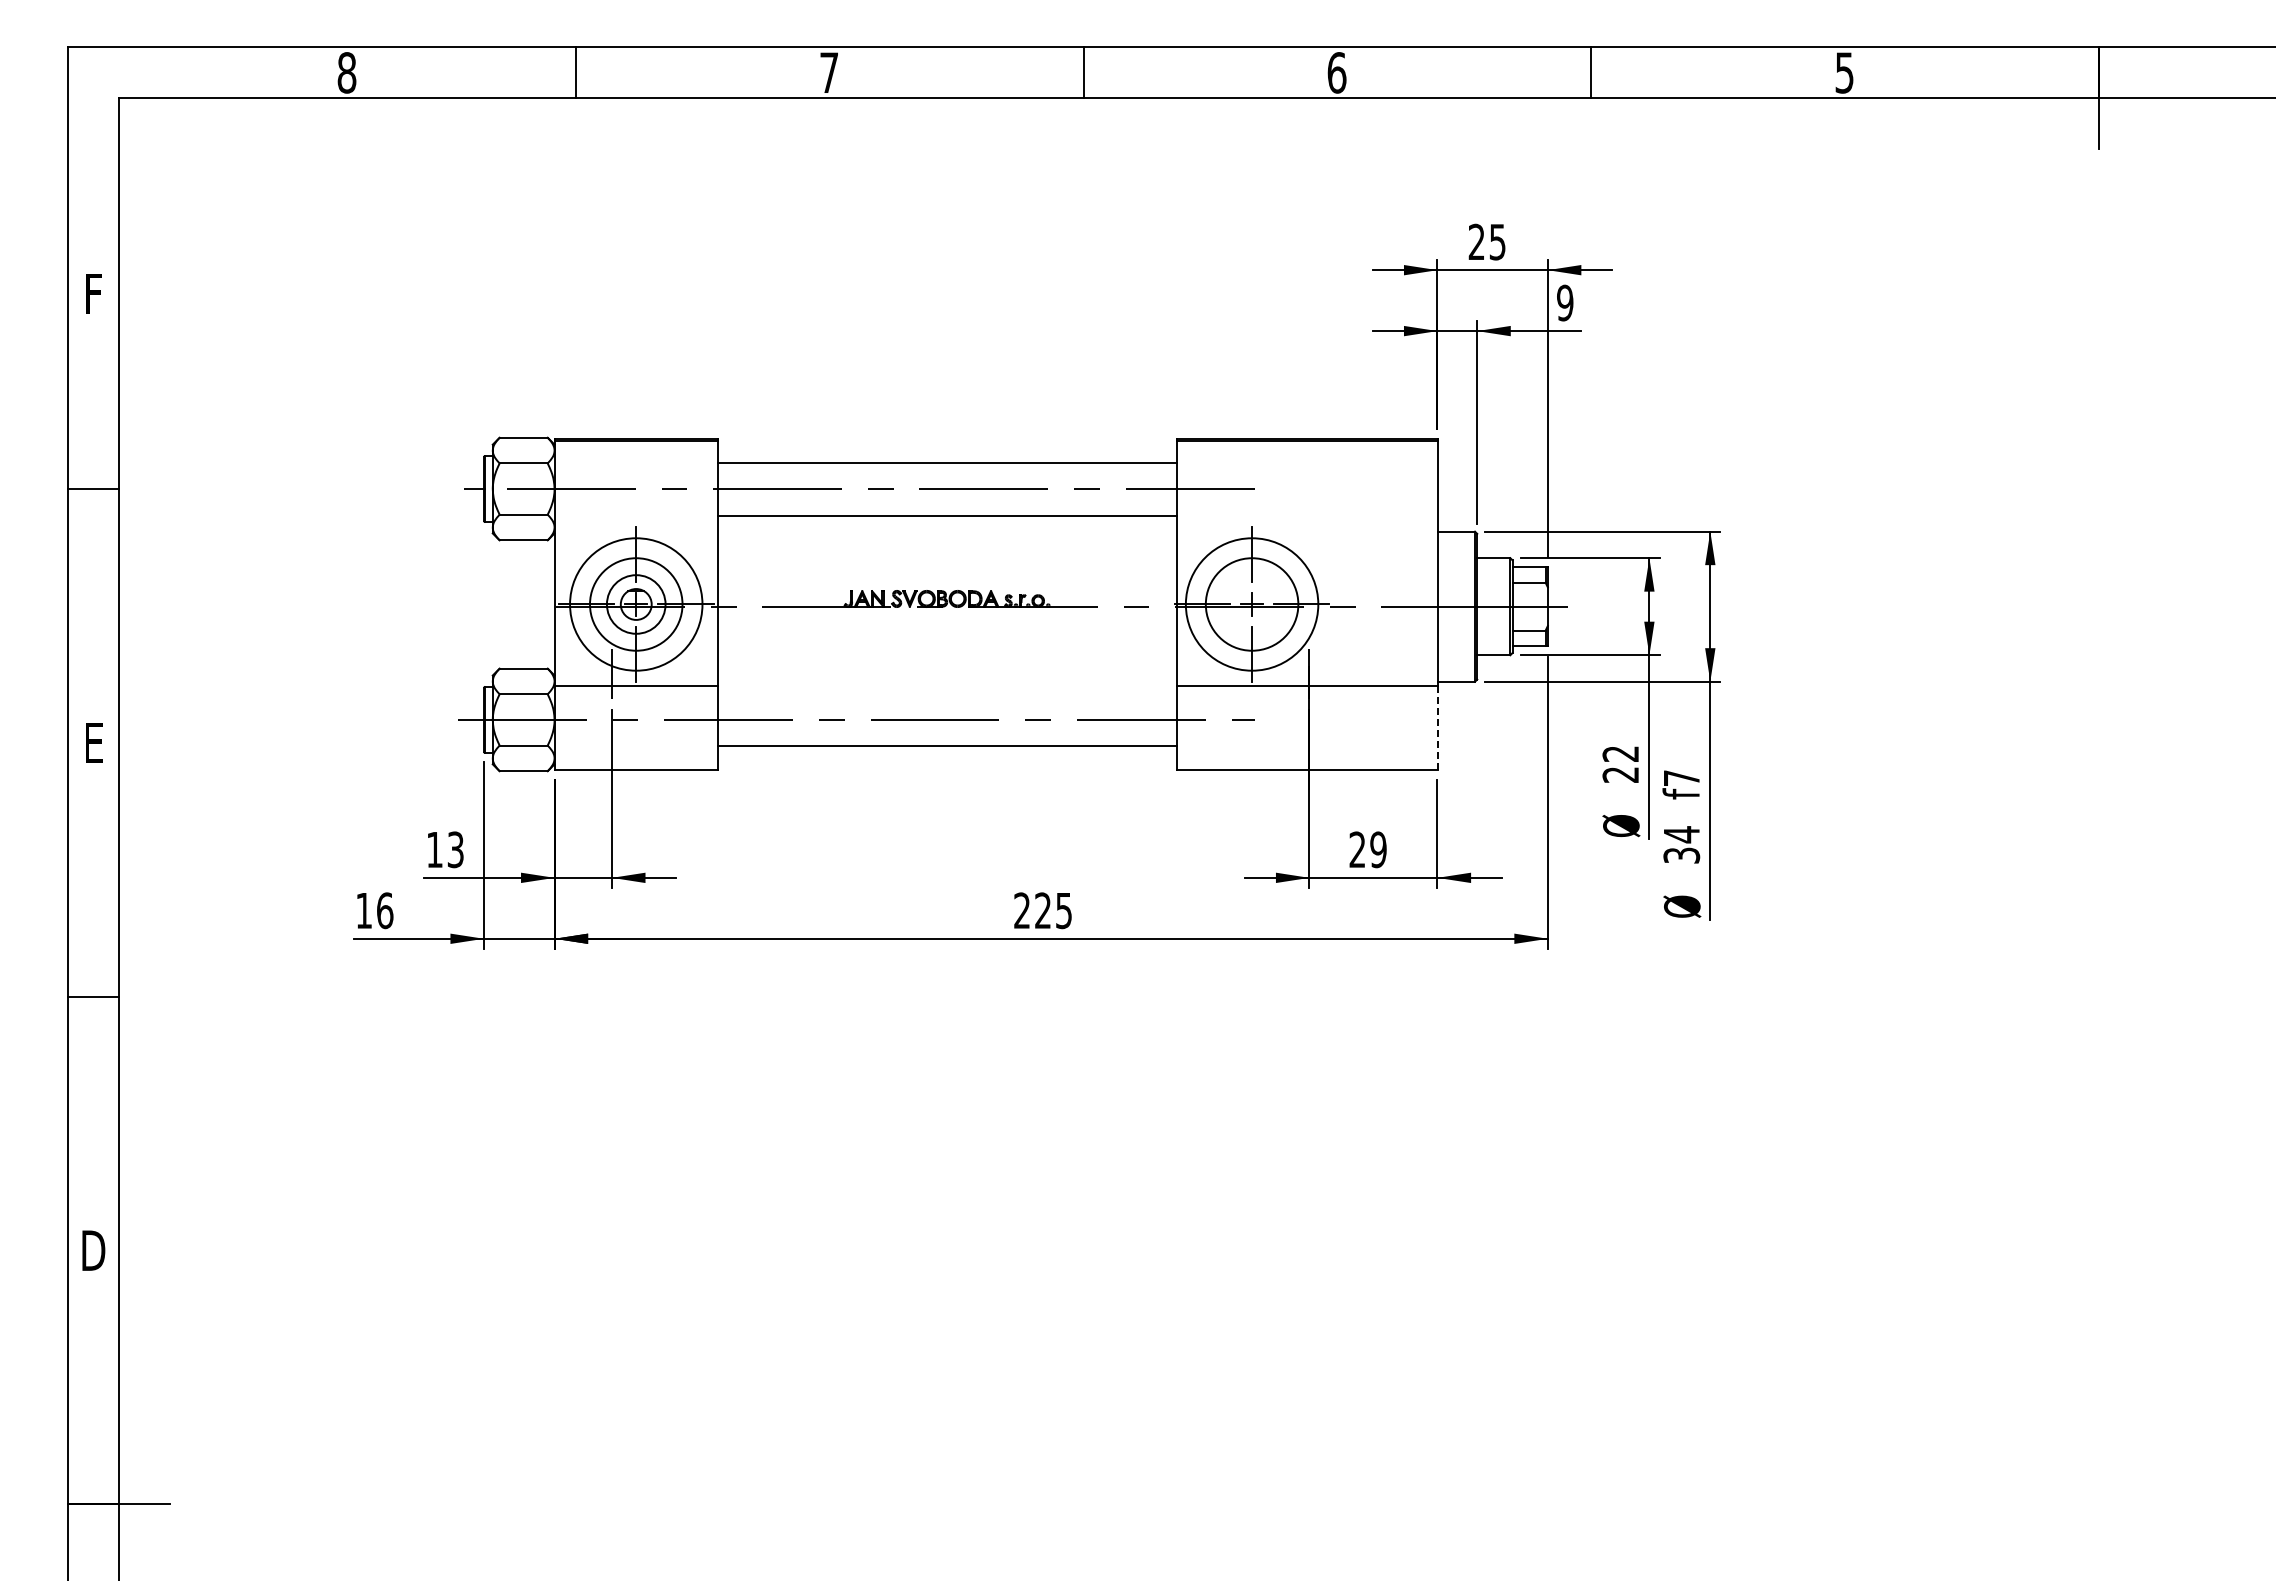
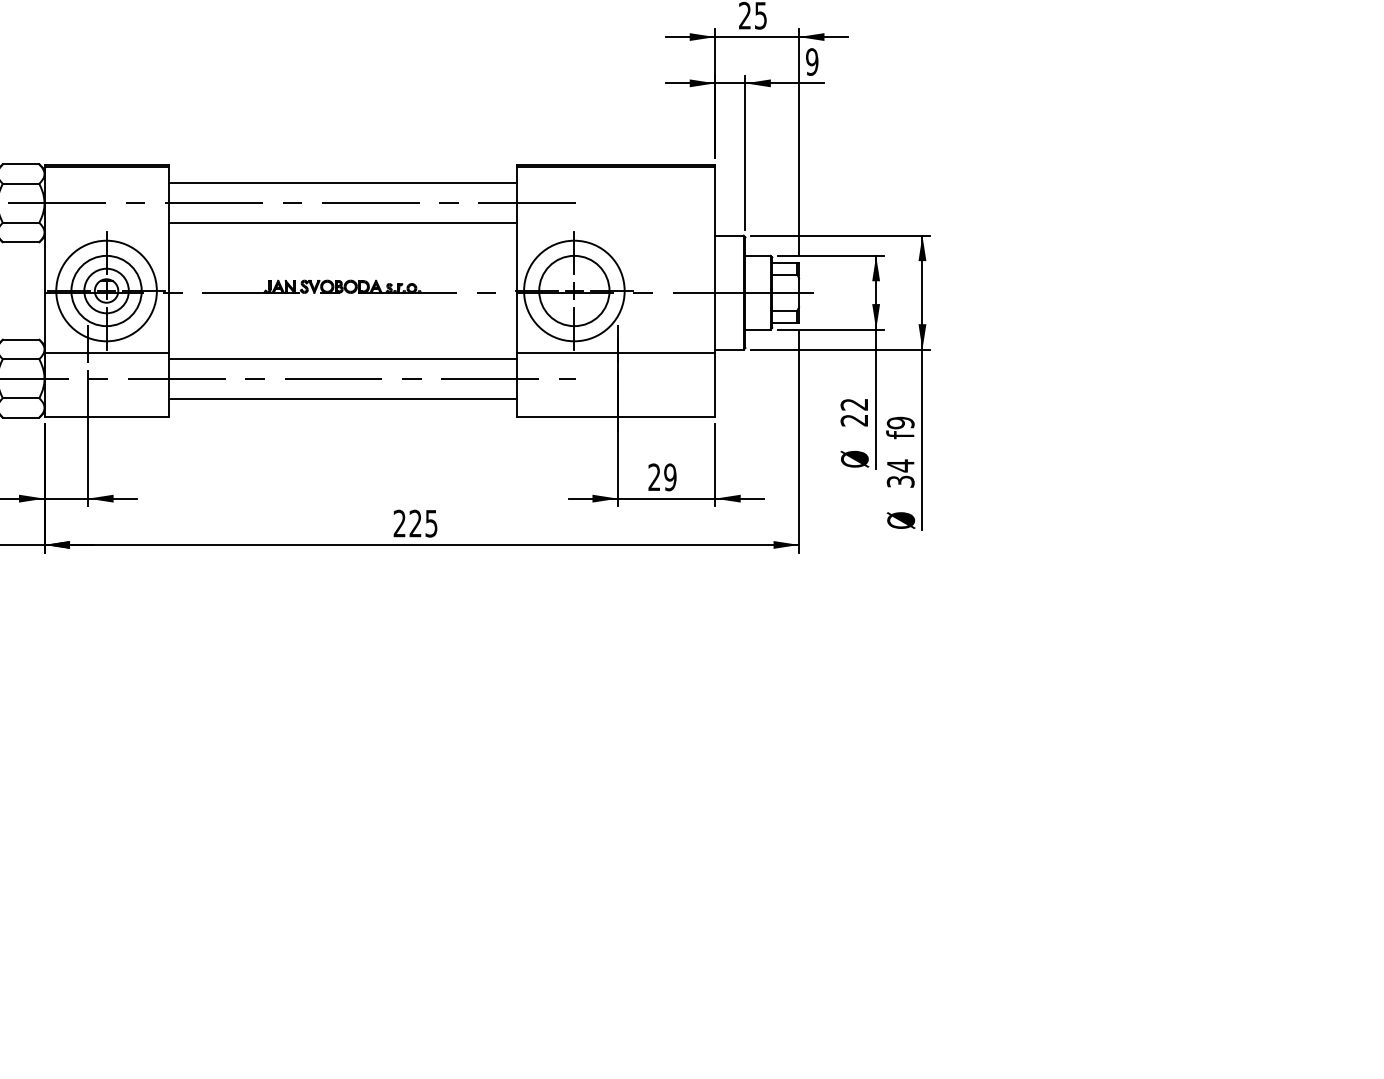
line: (947, 693) -> (343, 358), added
line: (1437, 728) -> (715, 385), dashed -> solid
text: (1681, 778) -> (900, 423), f7 -> f9

